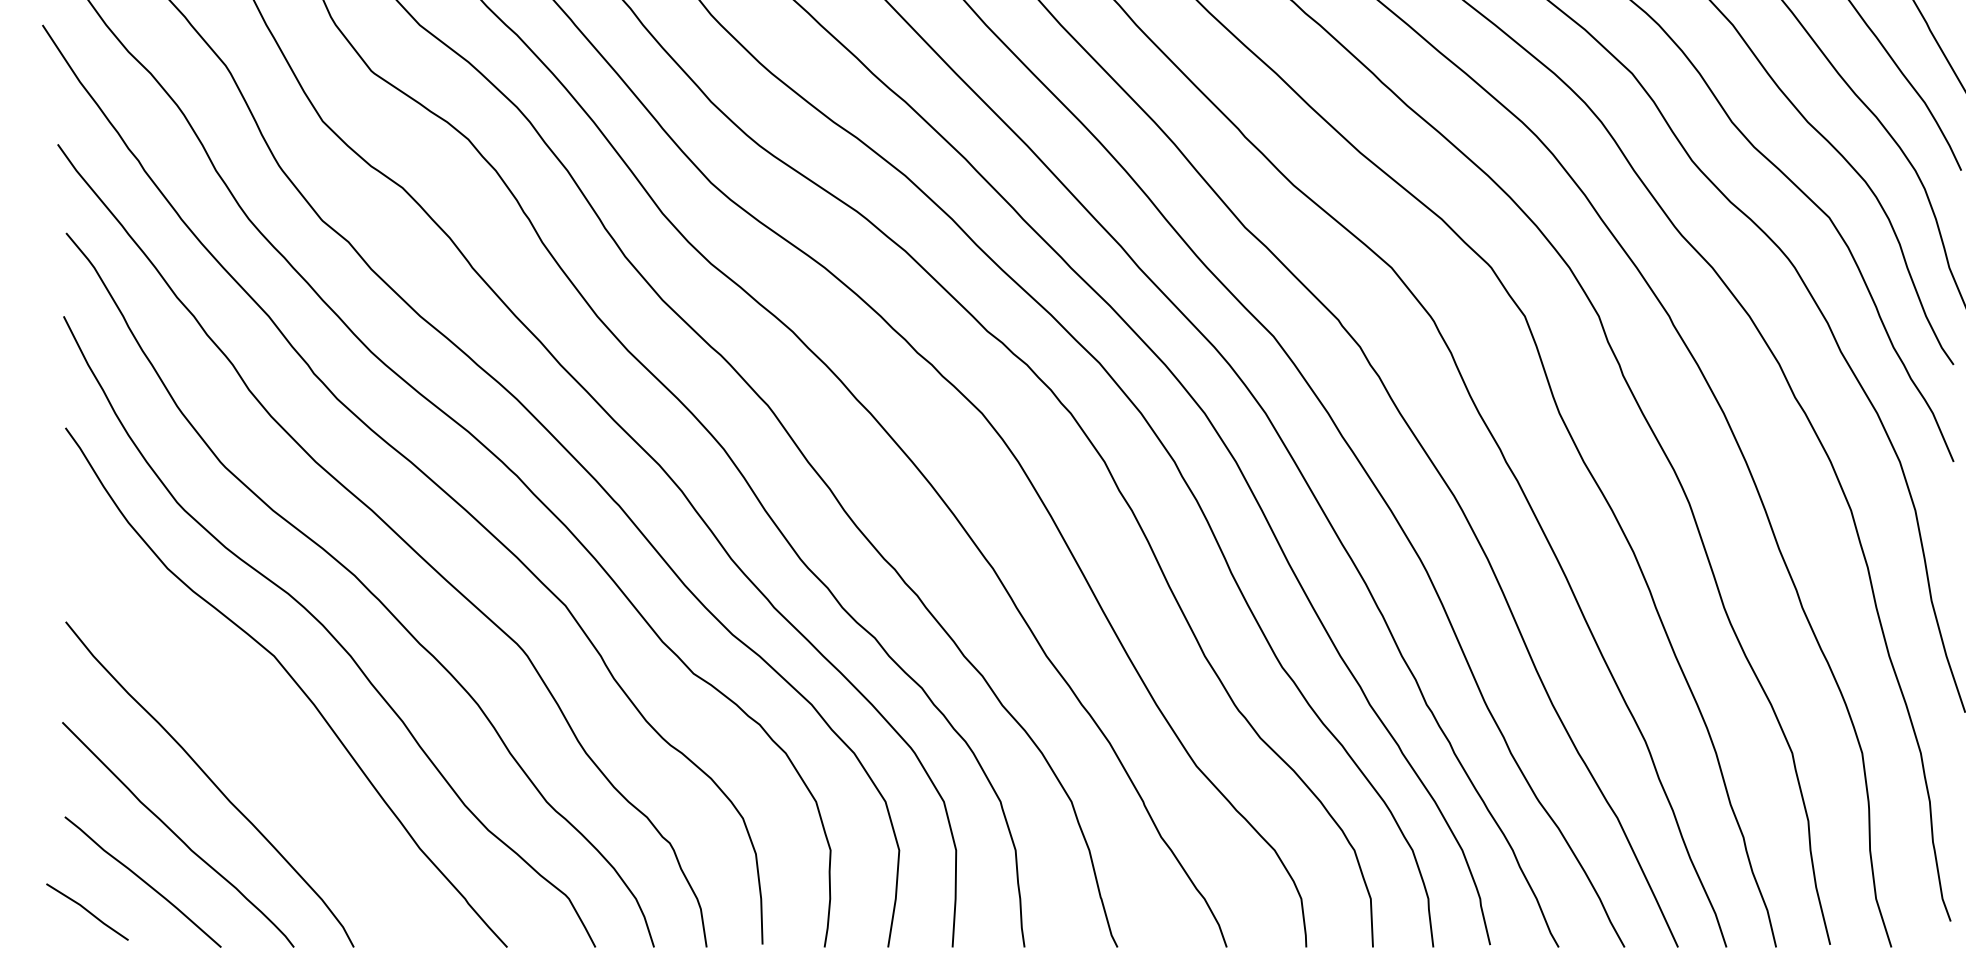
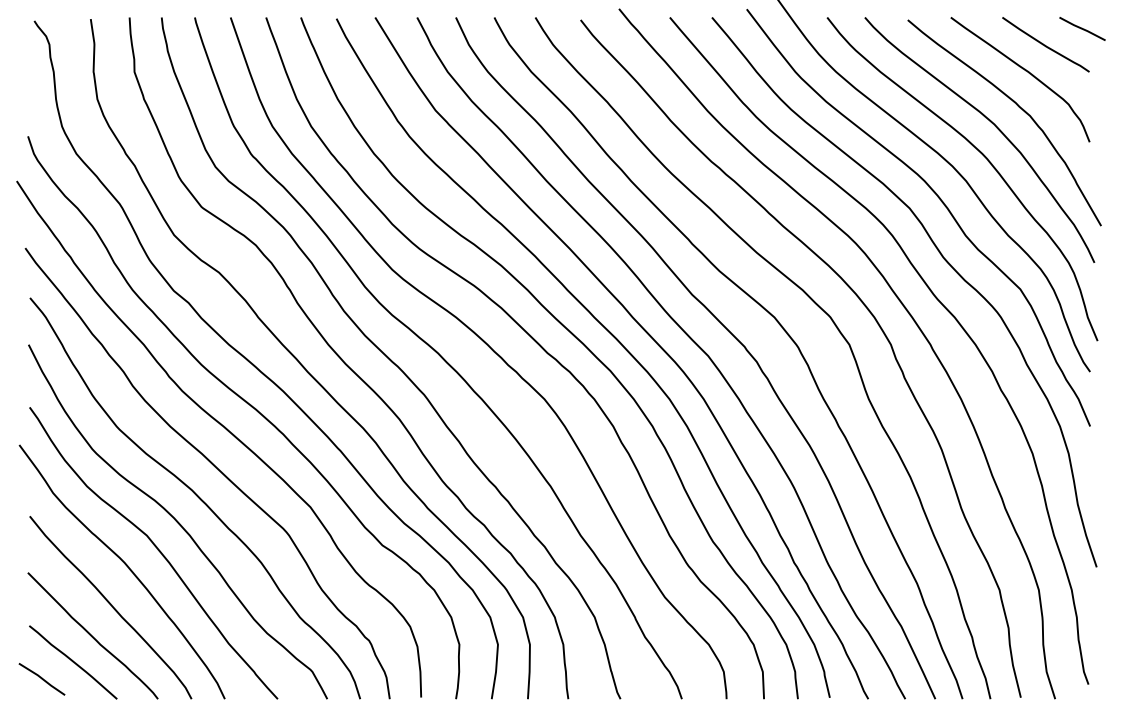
curve: (237, 711) -> (126, 566), added

